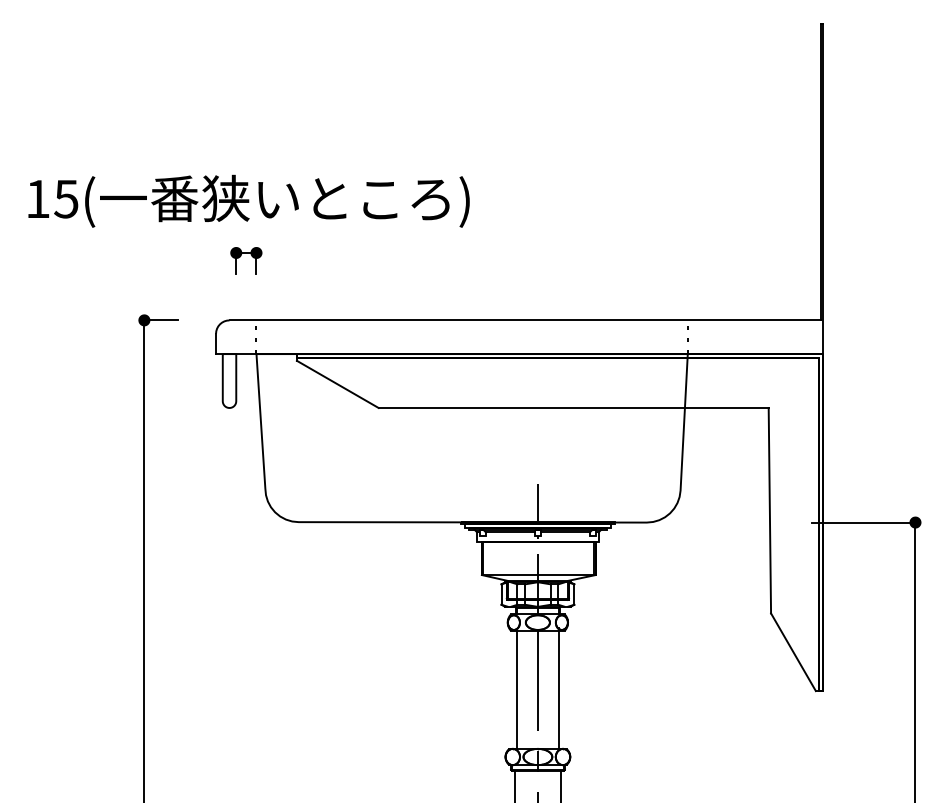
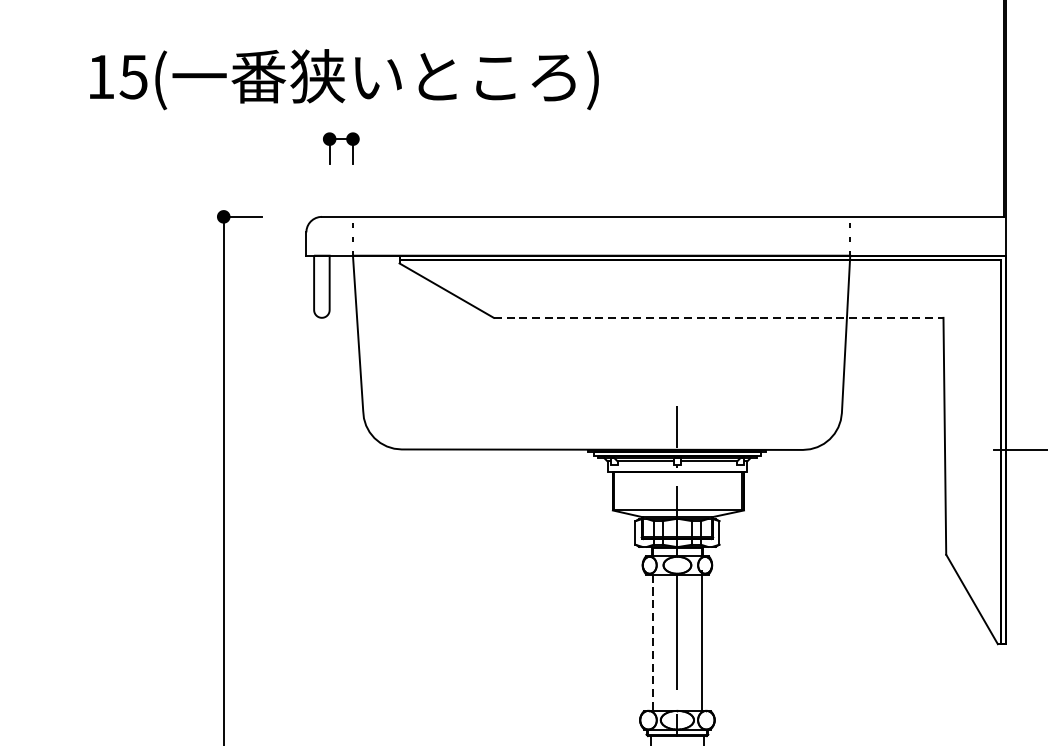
line: (574, 408) -> (719, 318), solid -> dashed
line: (516, 690) -> (652, 643), solid -> dashed

